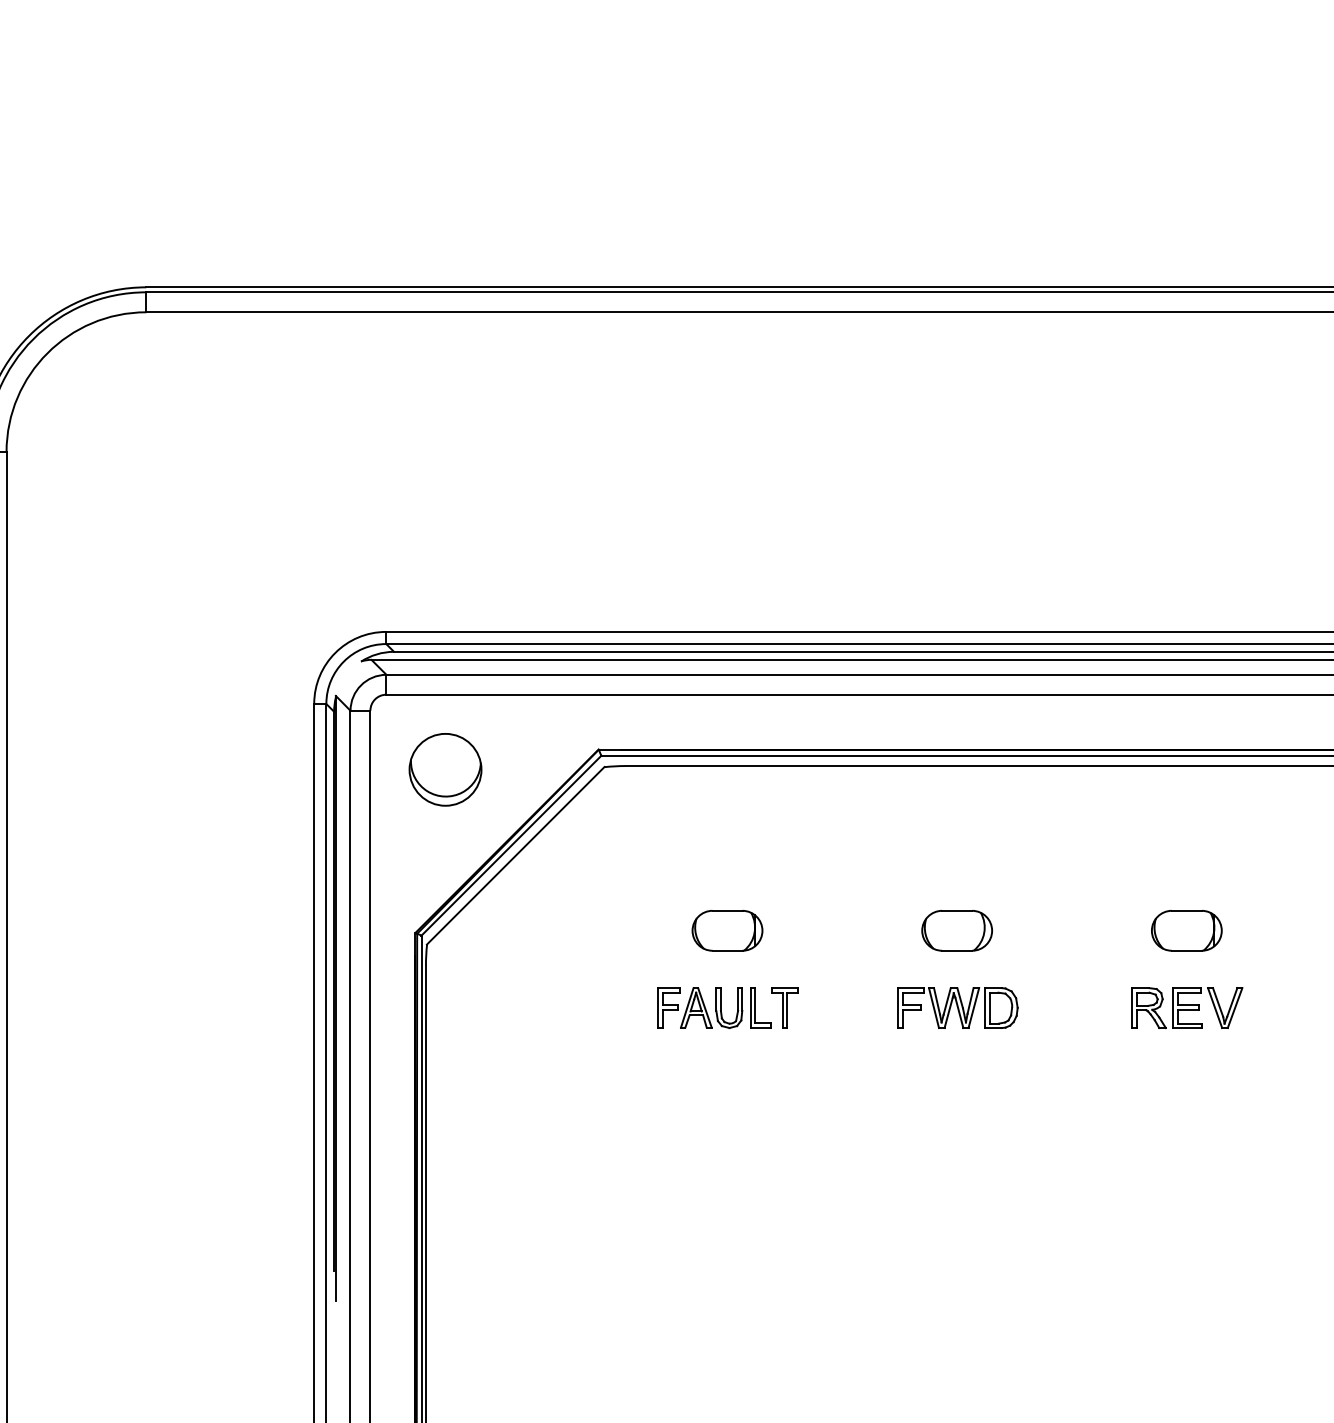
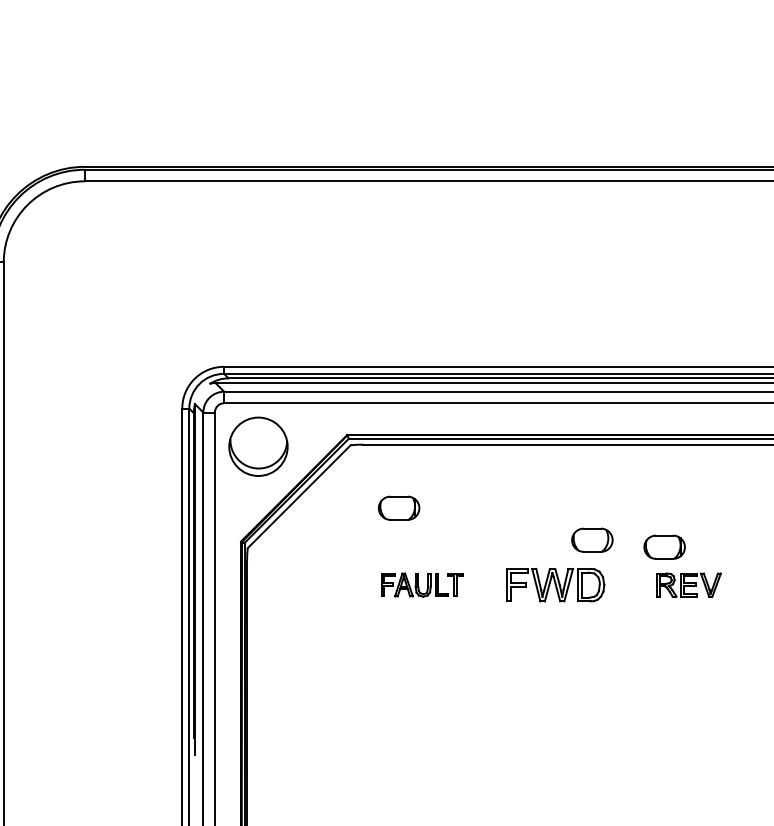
part: (445, 769) -> (258, 446), size x1.4
part: (728, 929) -> (399, 507), moved
part: (957, 929) -> (592, 539), moved
part: (1186, 929) -> (664, 546), moved
part: (957, 1007) -> (555, 584), size x1.4

